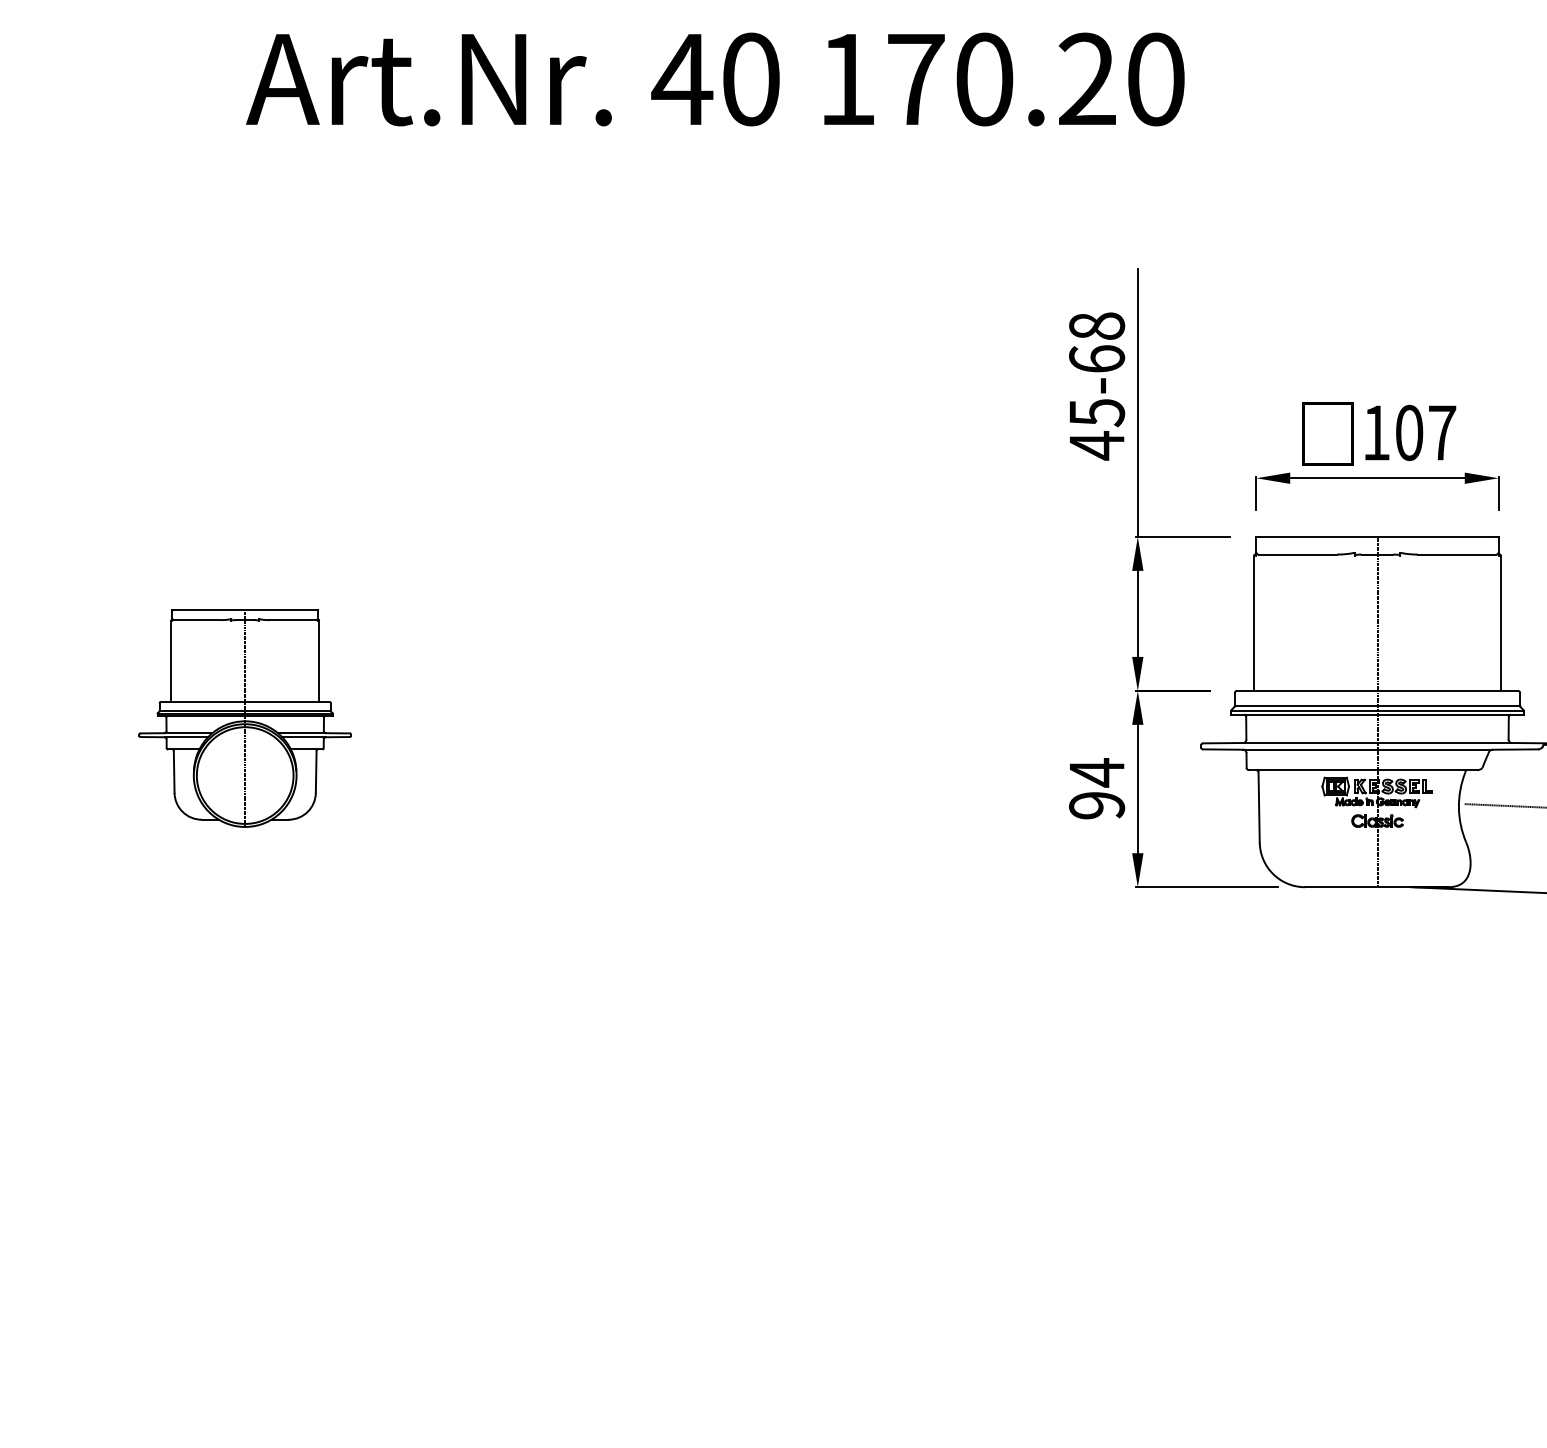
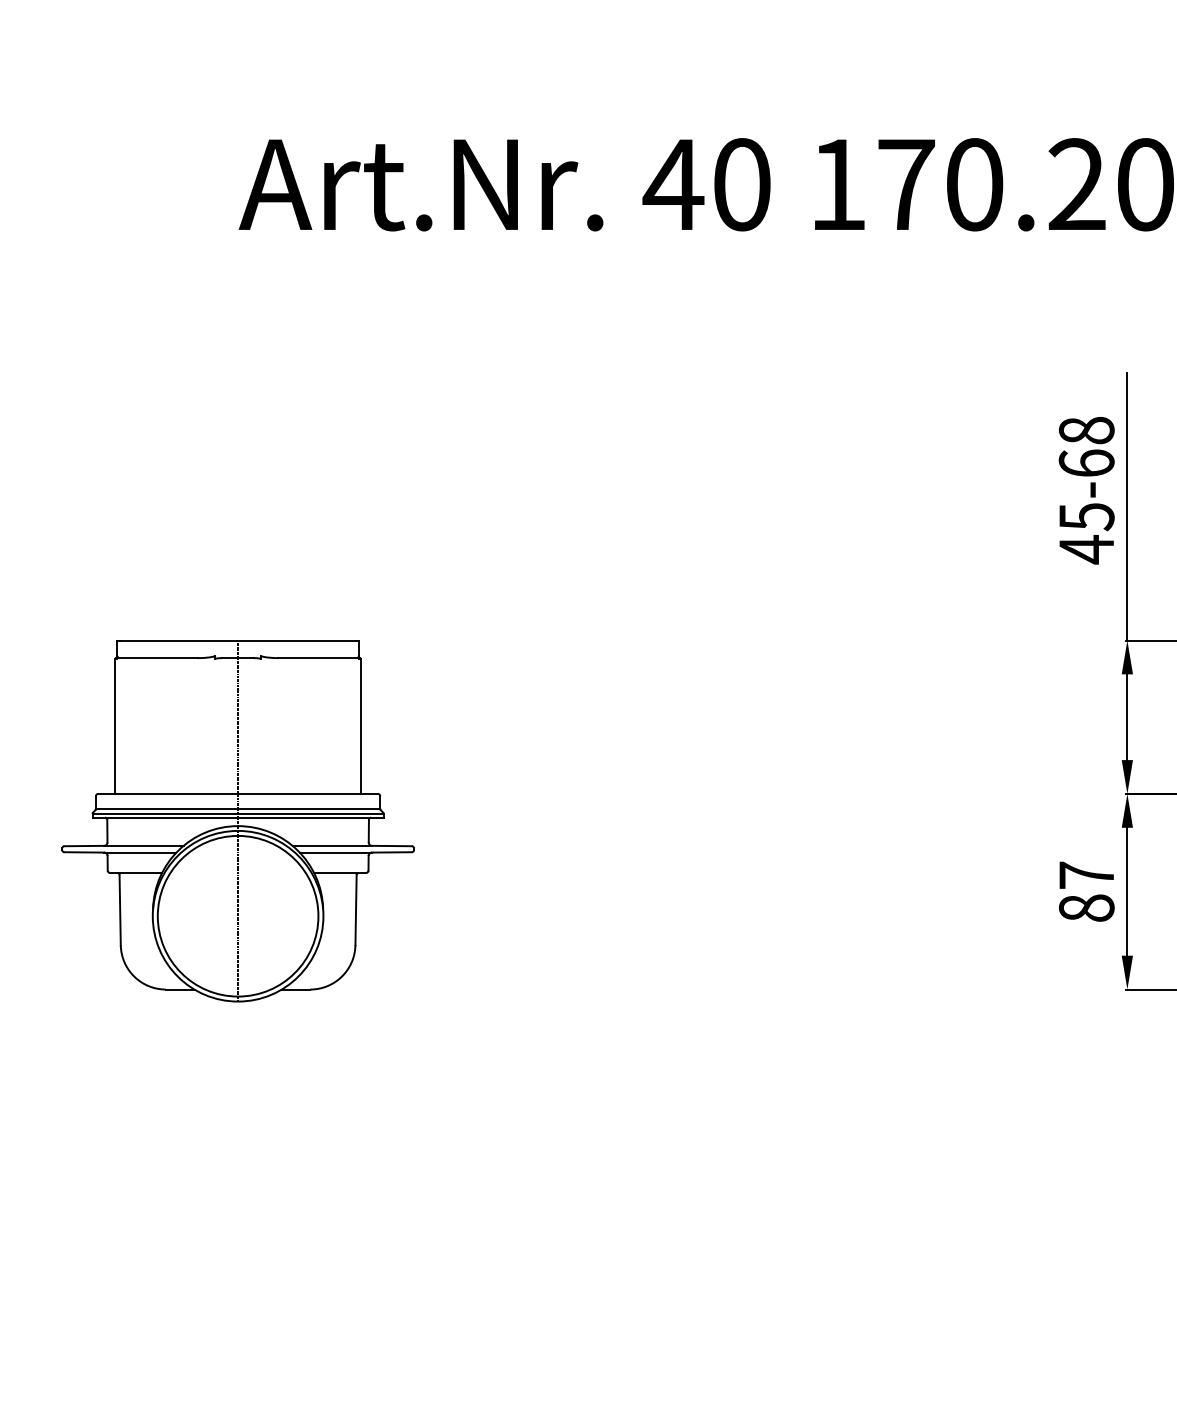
part: (244, 718) -> (237, 821), size x1.67
text: (1097, 788) -> (1087, 891), 94 -> 87

